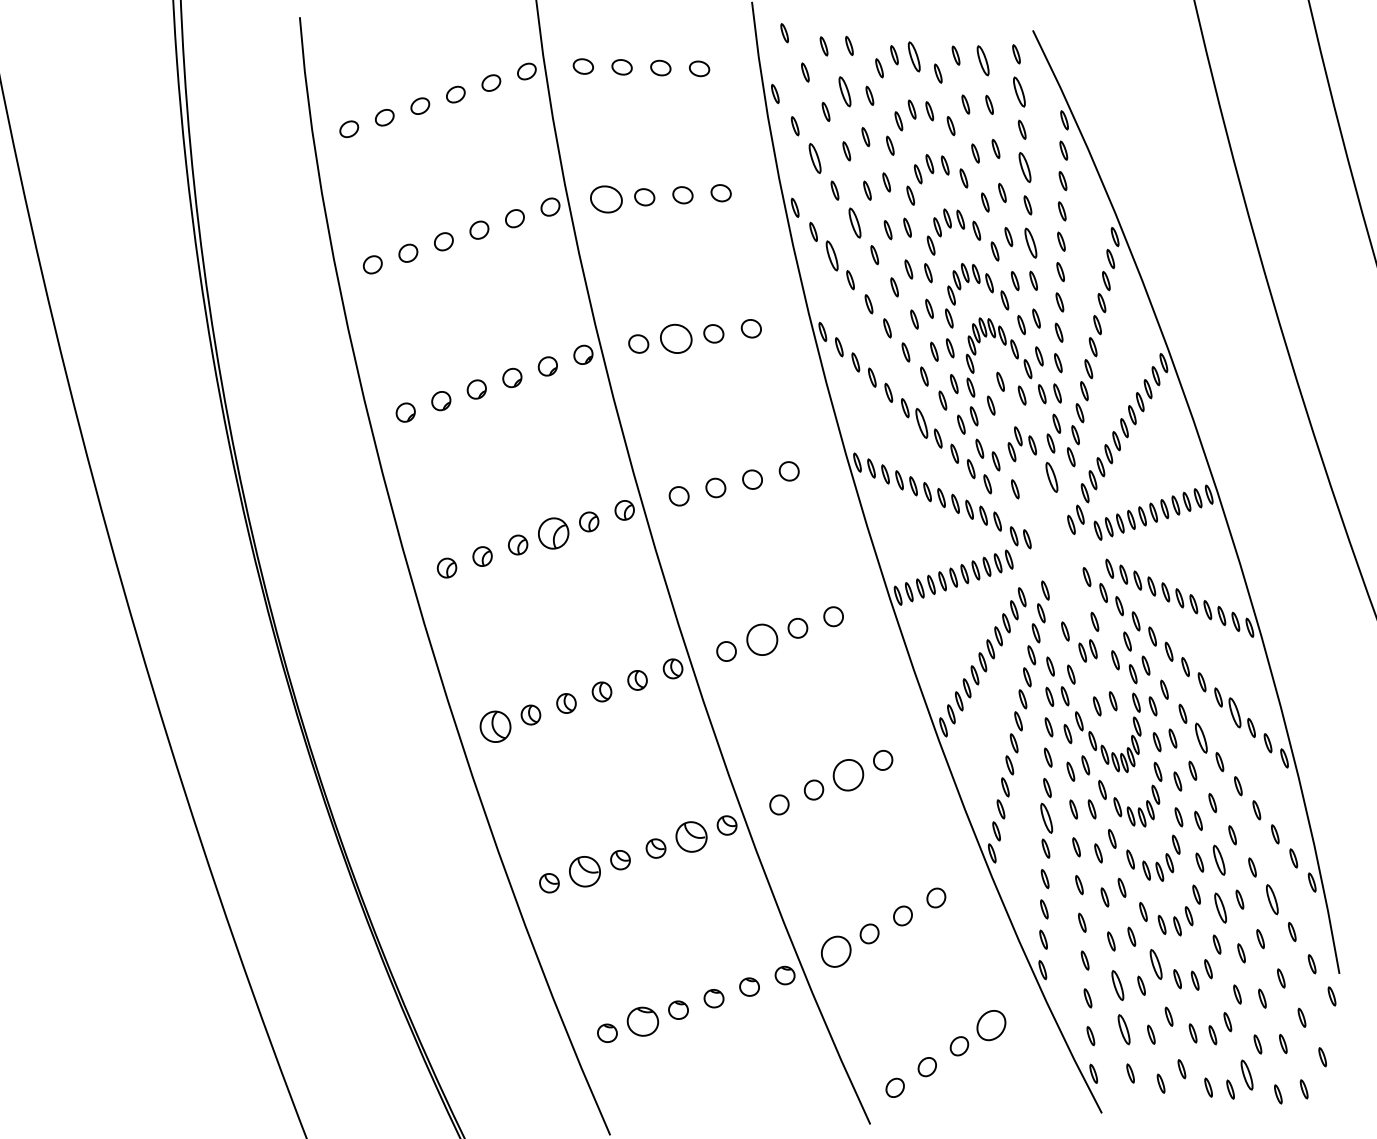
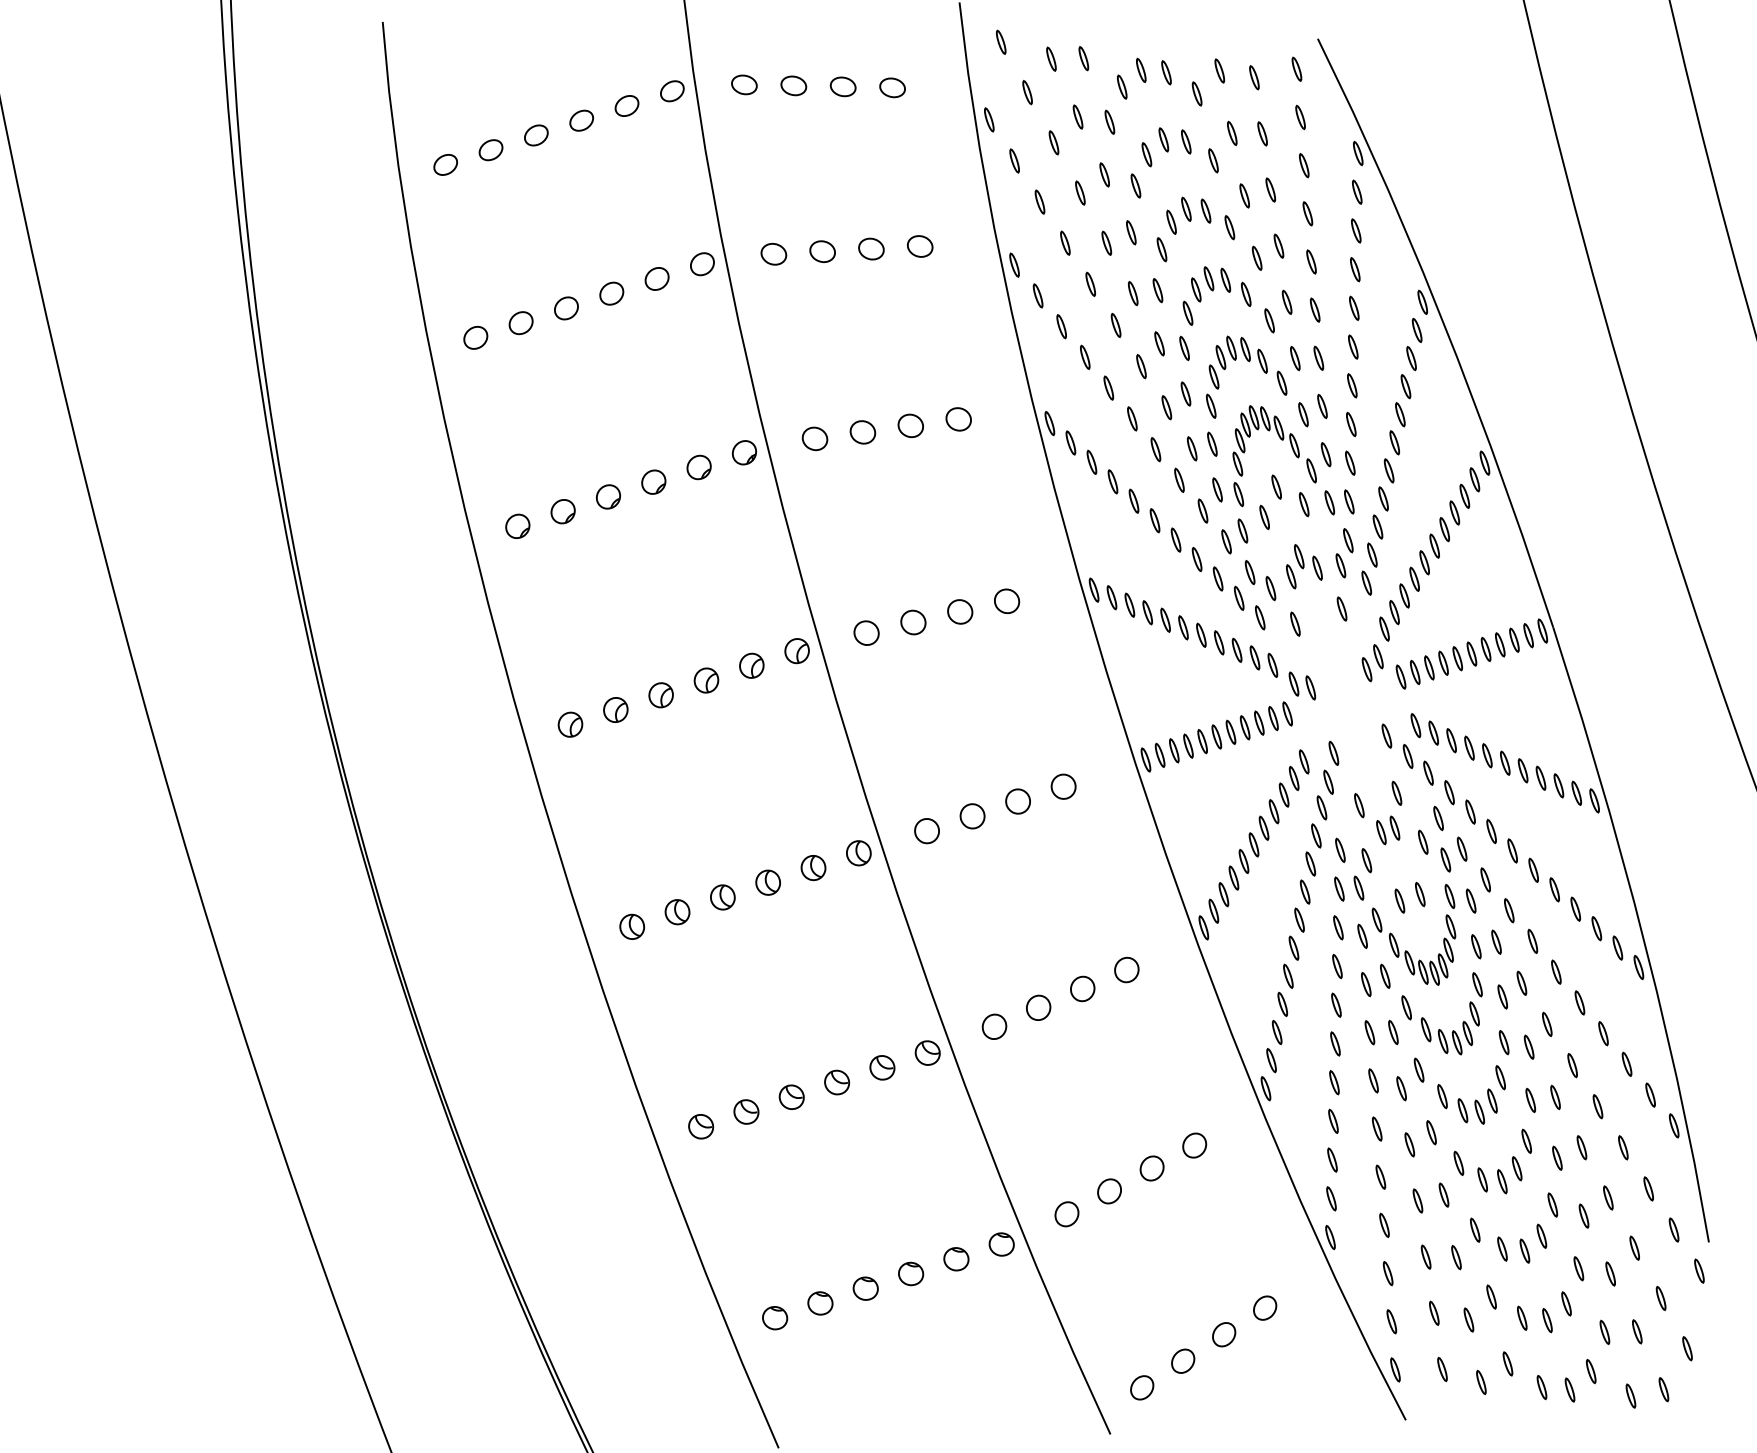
part: (914, 56) -> (1166, 72), size x0.62
part: (983, 60) -> (1254, 77), size x0.62
part: (844, 91) -> (1077, 116), size x0.62
part: (1019, 92) -> (1300, 117), size x0.62
part: (814, 157) -> (1039, 201), size x0.62
part: (1024, 167) -> (1307, 213), size x0.62
part: (606, 198) -> (773, 253), size x0.62
part: (854, 222) -> (1090, 283), size x0.62
part: (1030, 242) -> (1314, 309), size x0.62
part: (831, 255) -> (1061, 326), size x0.62
part: (675, 339) -> (862, 432), size x0.62
part: (921, 422) -> (1175, 539), size x0.62
part: (1051, 476) -> (1341, 608), size x0.62
part: (553, 533) -> (706, 680), size x0.62
part: (762, 640) -> (972, 816), size x0.62
part: (1234, 712) -> (1575, 908), size x0.62
part: (494, 726) -> (631, 926), size x0.62
part: (1201, 737) -> (1532, 940), size x0.62
part: (848, 774) -> (1082, 988), size x0.62
part: (1046, 817) -> (1335, 1043), size x0.62
part: (691, 836) -> (882, 1067), size x0.62
part: (1219, 860) -> (1555, 1097), size x0.62
part: (585, 871) -> (746, 1111), size x0.62
part: (1272, 899) -> (1623, 1147), size x0.62
part: (1220, 907) -> (1557, 1157), size x0.62
part: (835, 952) -> (1066, 1214), size x0.62
part: (1156, 963) -> (1475, 1229), size x0.62
part: (1117, 984) -> (1425, 1256), size x0.62
part: (643, 1021) -> (820, 1303), size x0.62
part: (991, 1024) -> (1265, 1307), size x0.62
part: (1124, 1028) -> (1434, 1312), size x0.62
part: (1247, 1075) -> (1591, 1371), size x0.62

